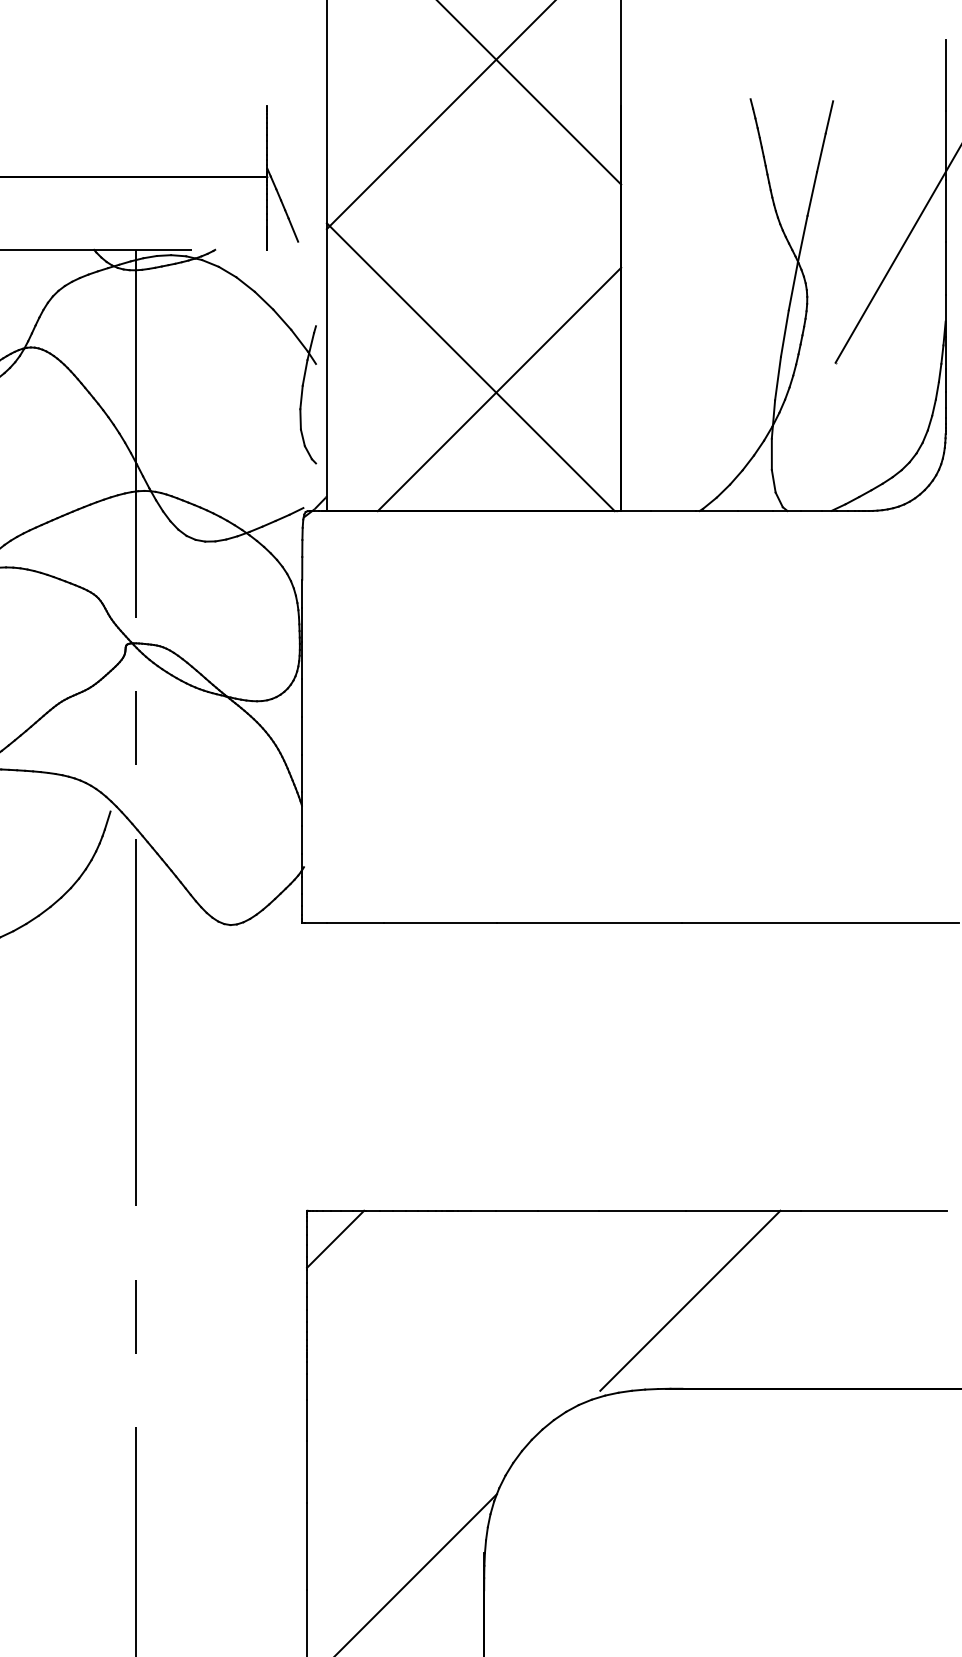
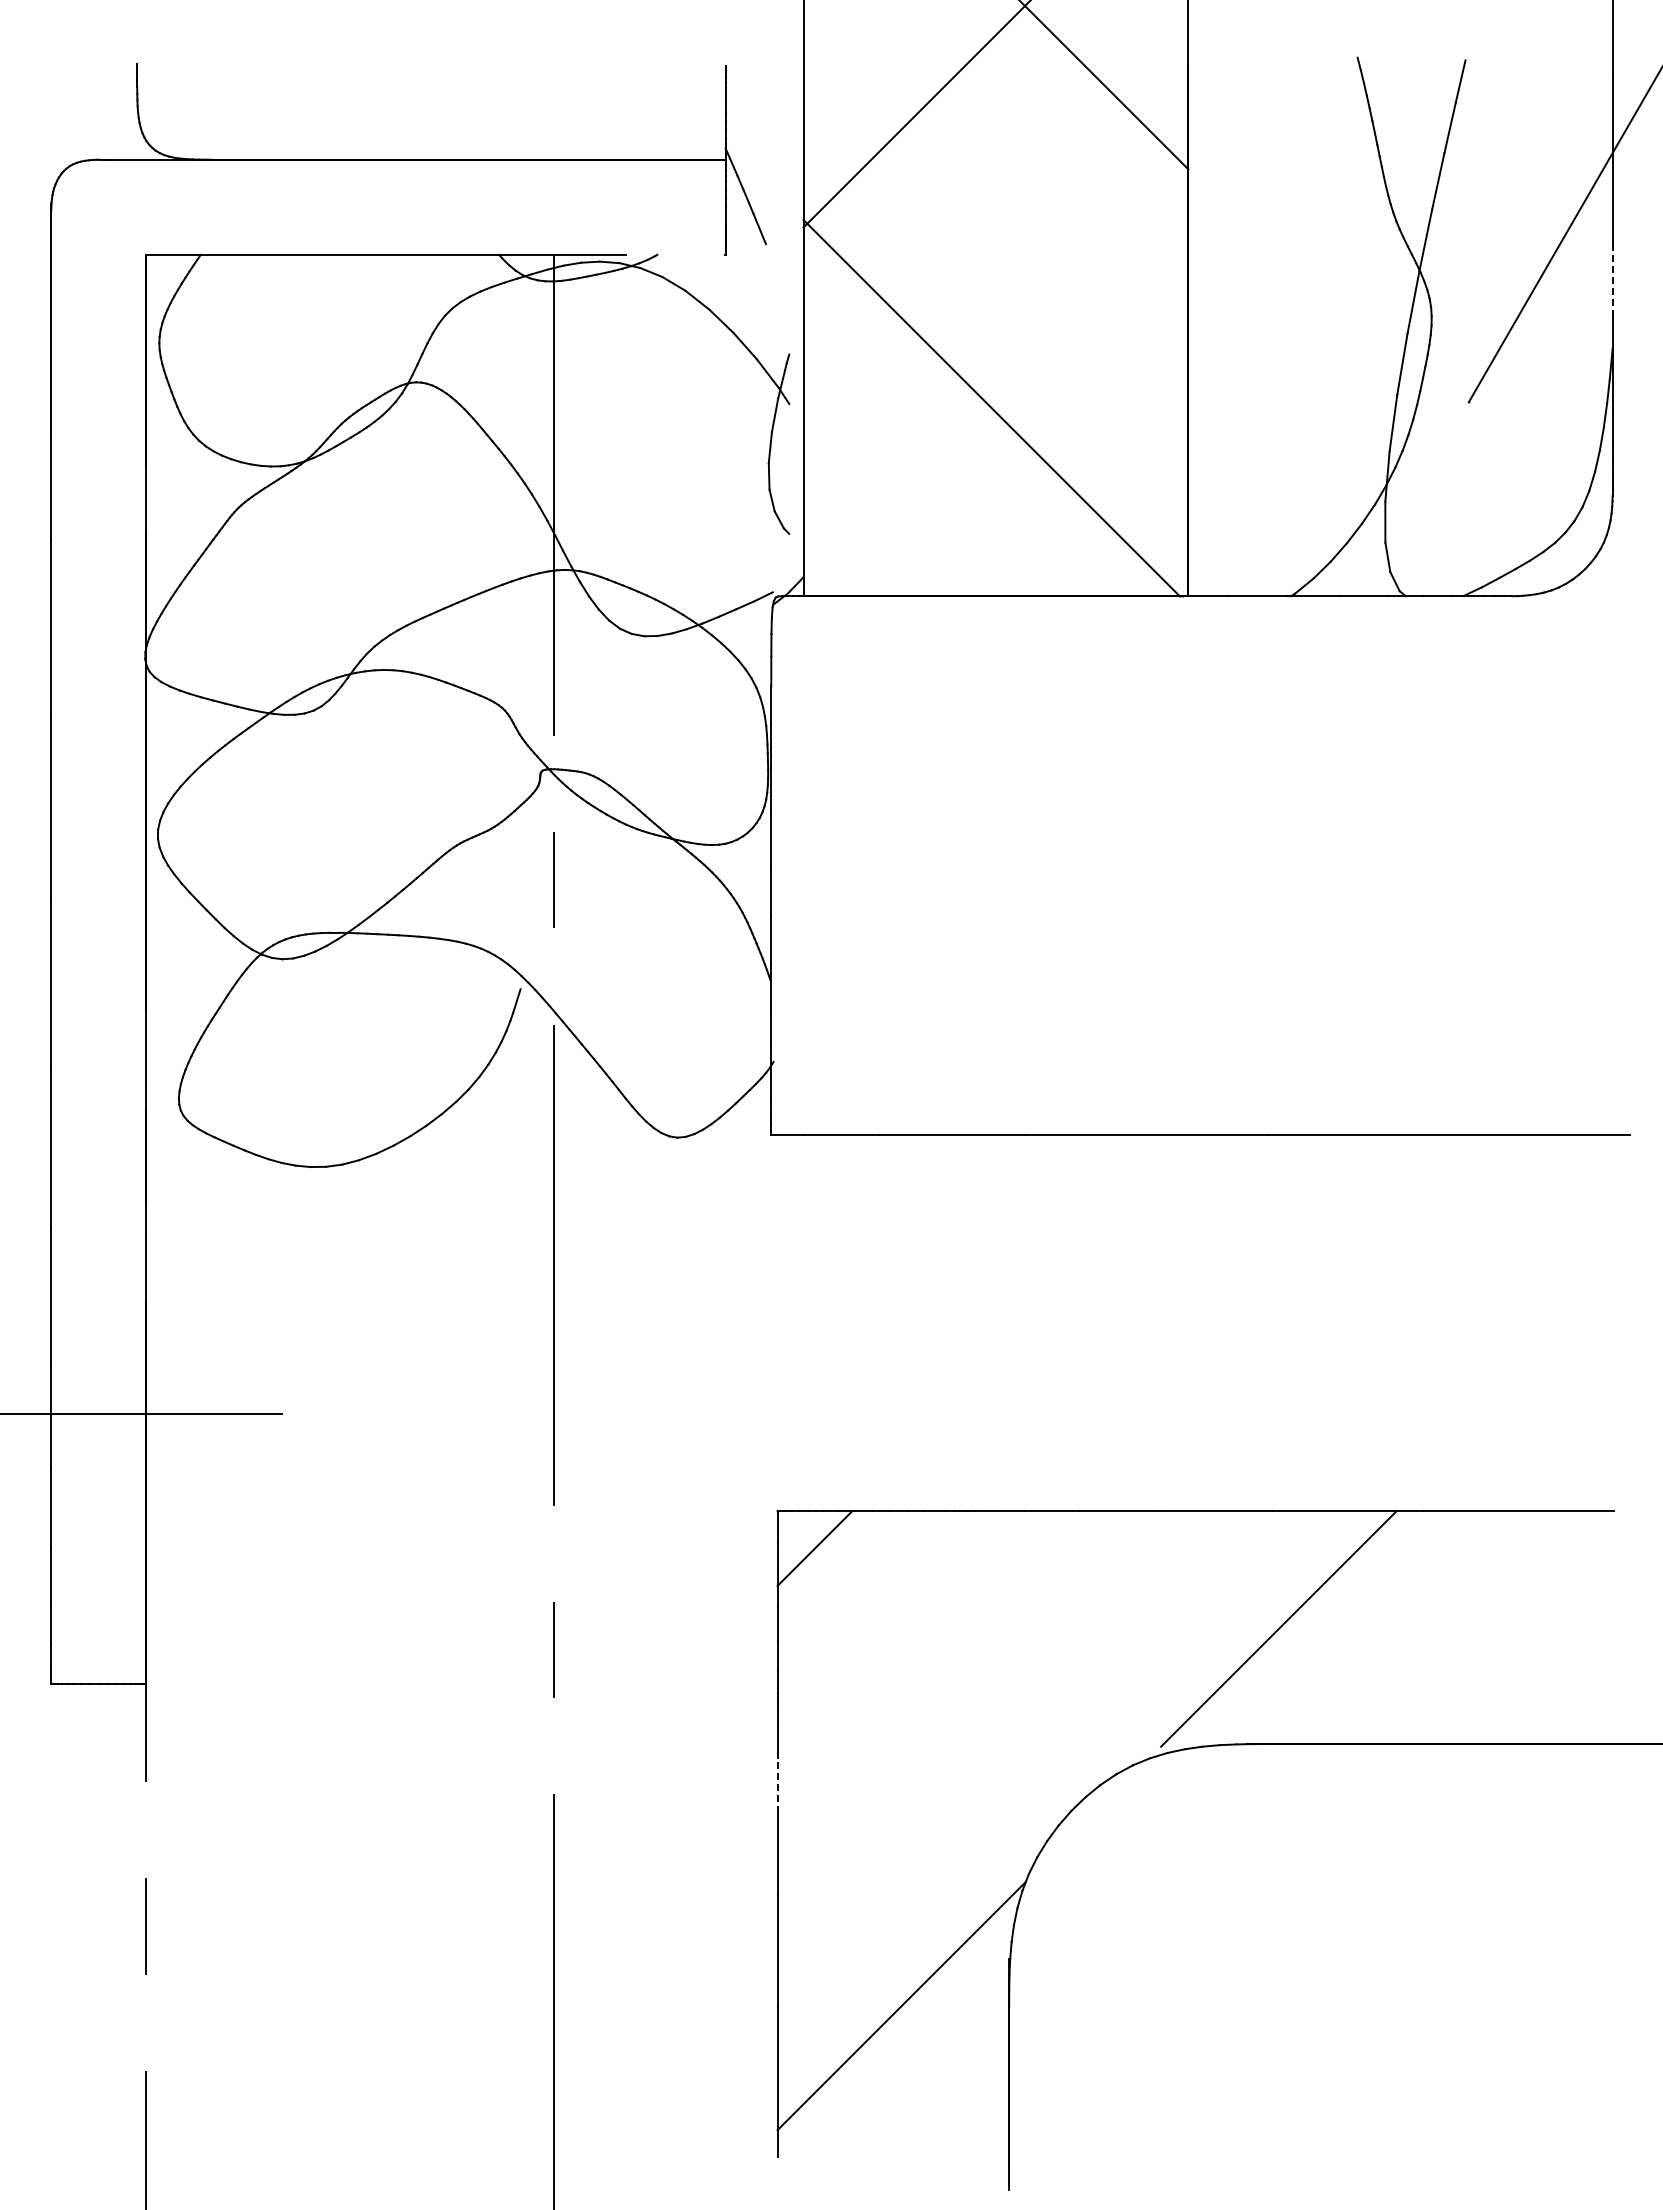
line: (945, 268) -> (1612, 279), solid -> dashed
line: (499, 389) -> (1029, 437), removed
line: (307, 1419) -> (777, 1784), solid -> dashed

